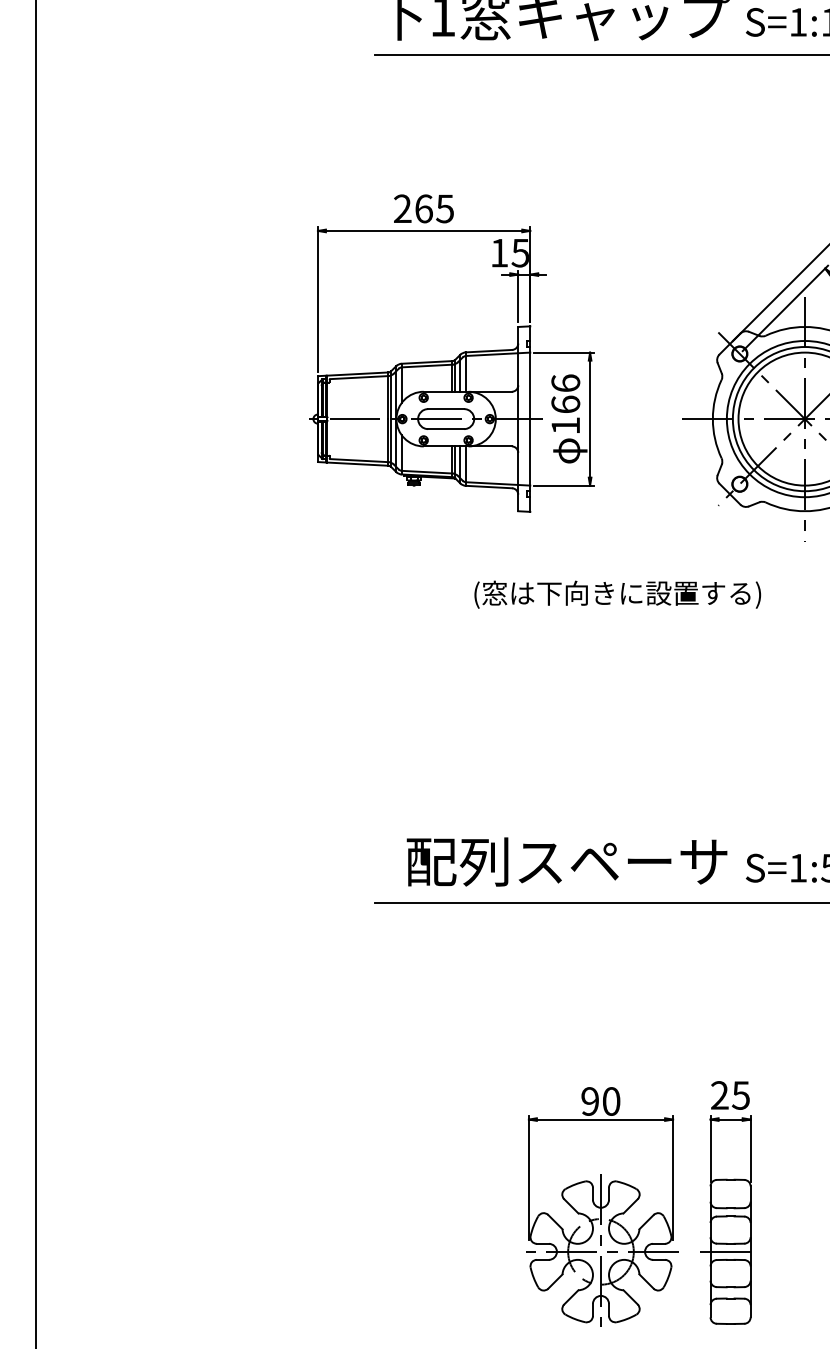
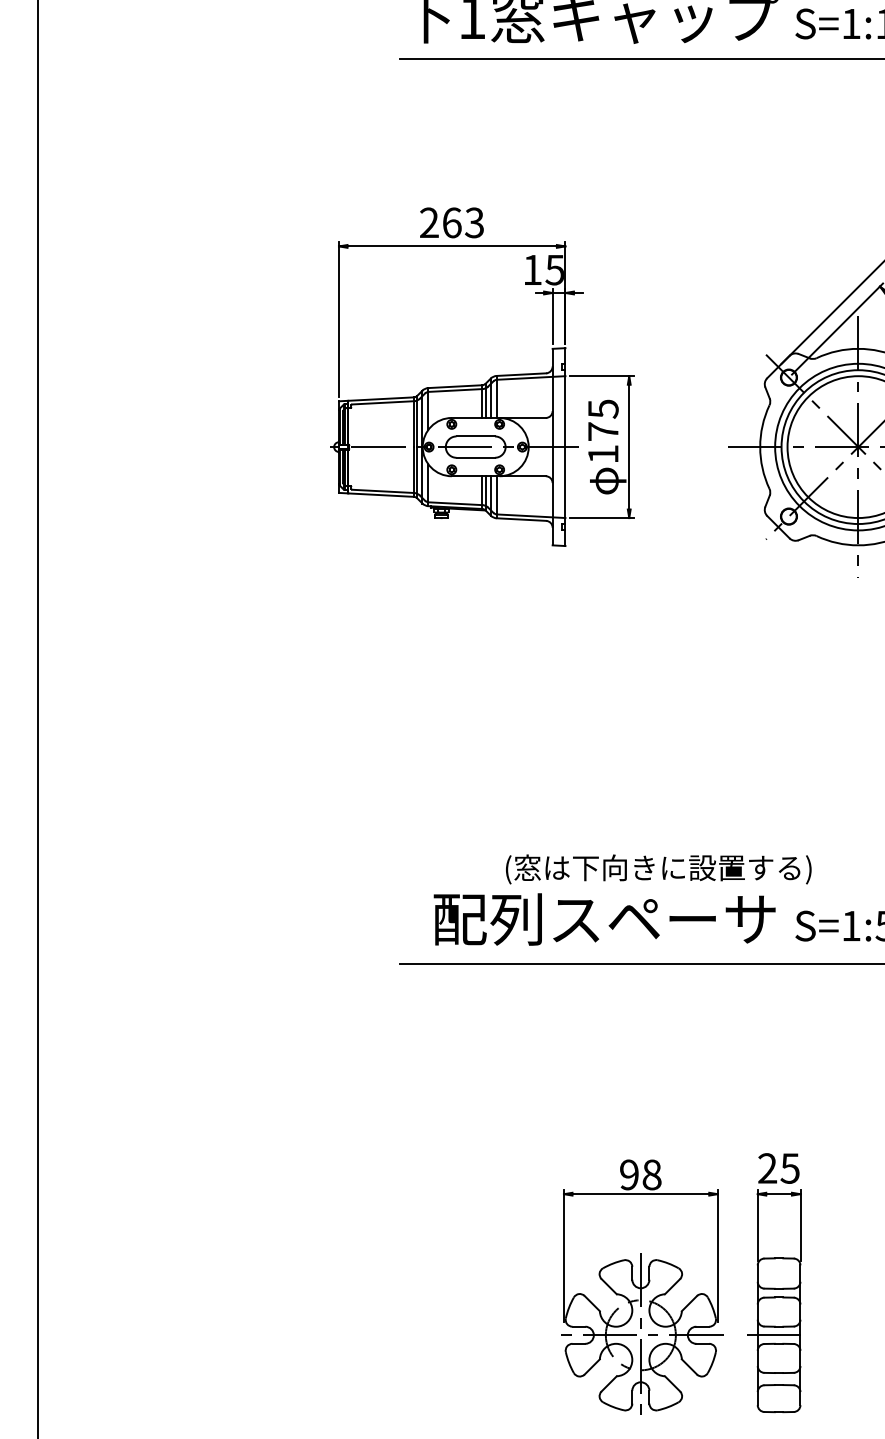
text: (445, 208) -> (474, 222), 265 -> 263
text: (565, 393) -> (603, 419), 166 -> 175
text: (617, 594) -> (658, 869), moved
text: (610, 1101) -> (651, 1174), 90 -> 98

